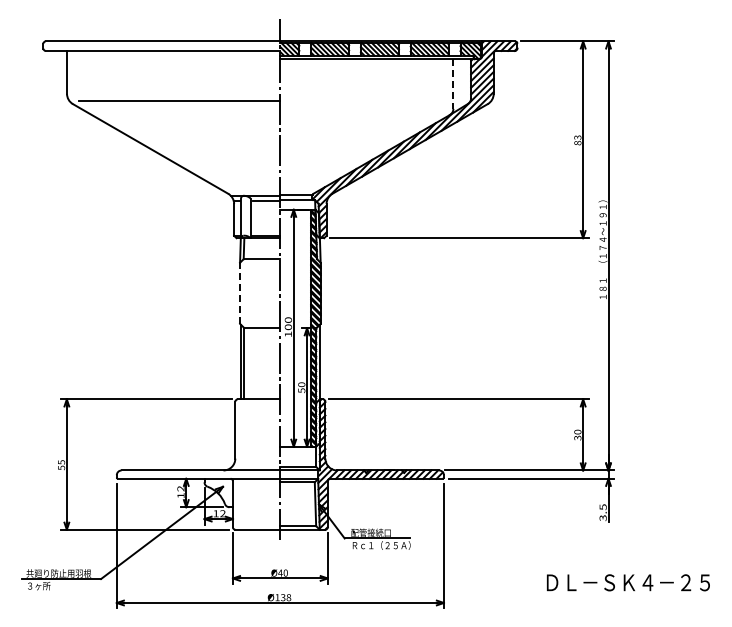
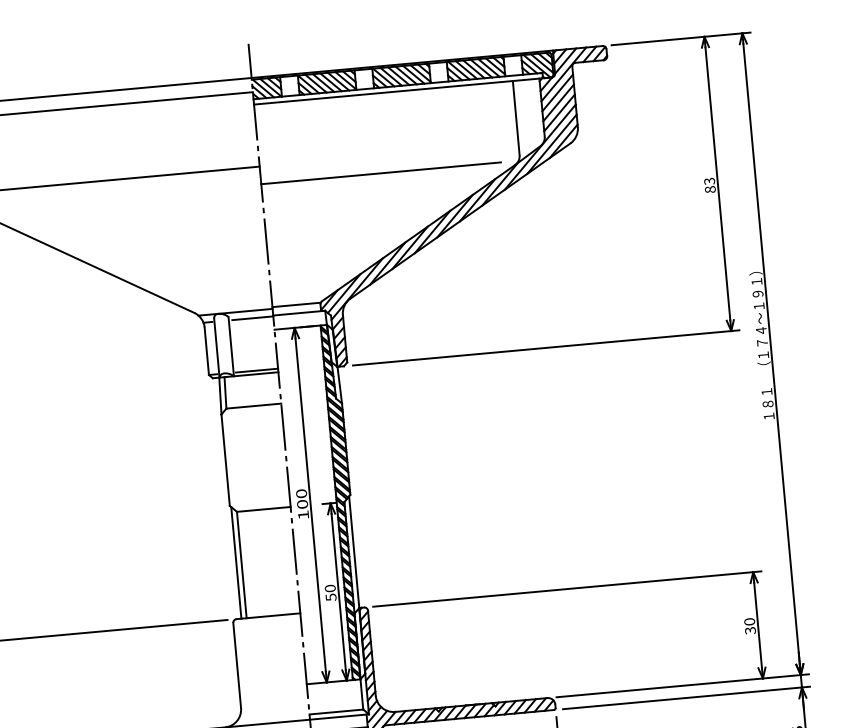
line: (453, 84) -> (516, 118), dashed -> solid
line: (360, 112) -> (381, 173), added
line: (240, 293) -> (226, 460), dashed -> solid

